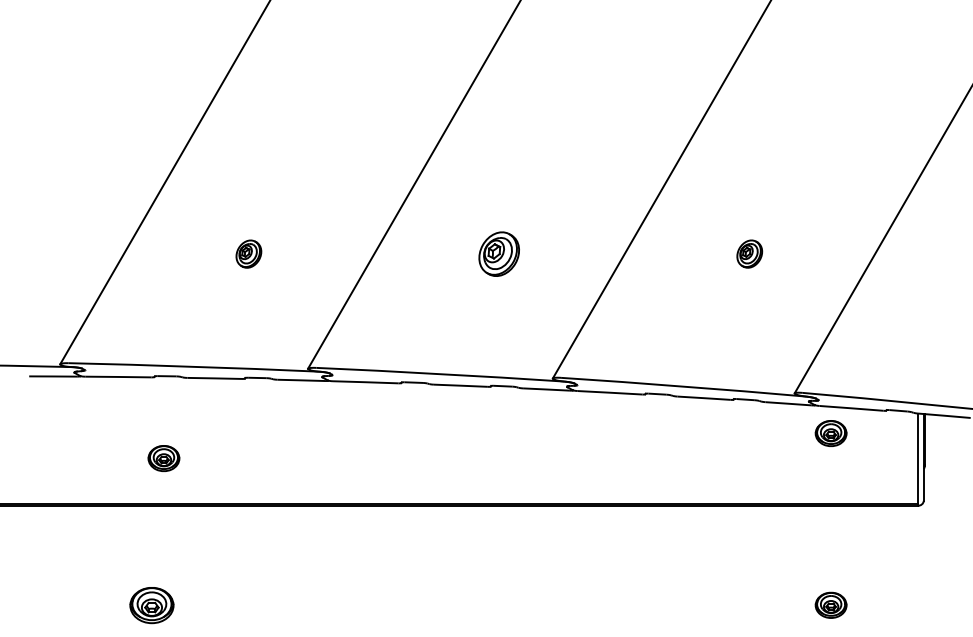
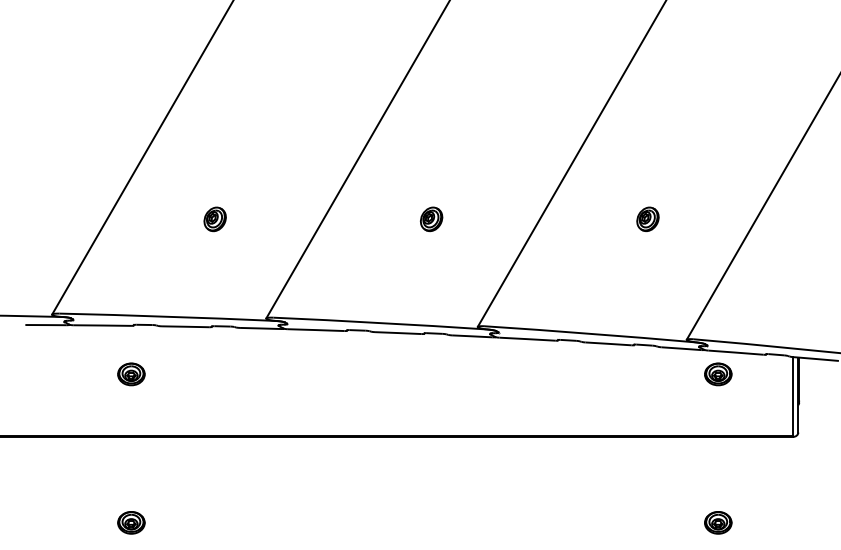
part: (499, 253) -> (431, 218), size x0.62
part: (163, 458) -> (131, 374), moved
part: (151, 604) -> (131, 522), size x0.71

